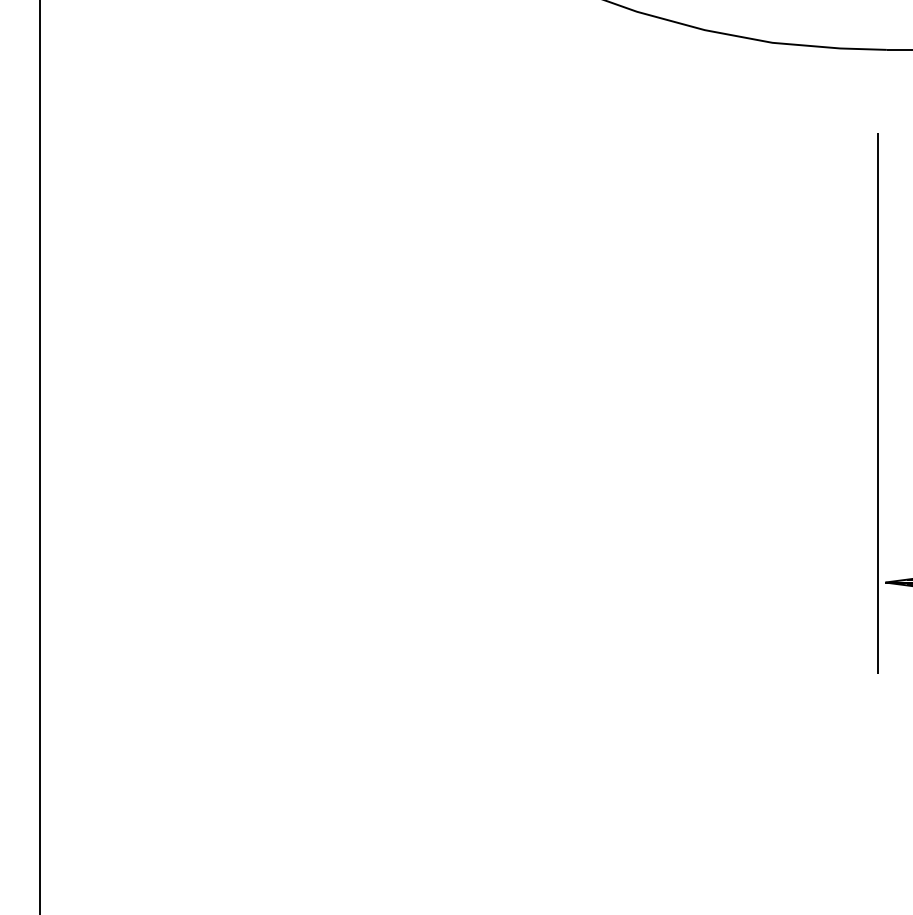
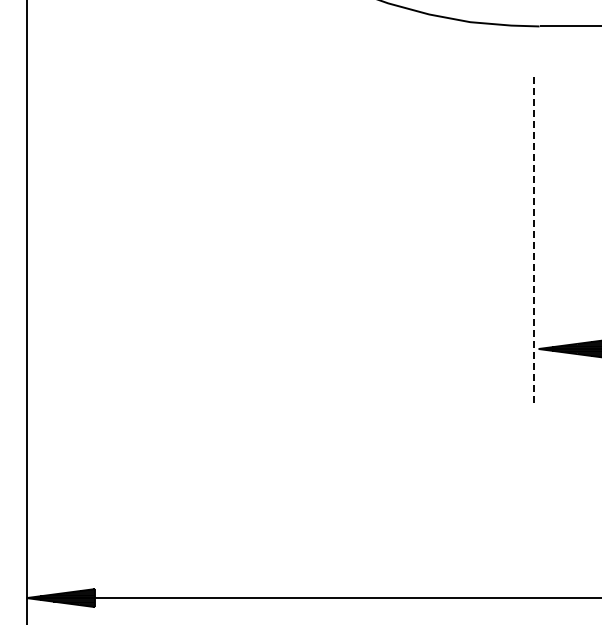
line: (878, 403) -> (534, 240), solid -> dashed

